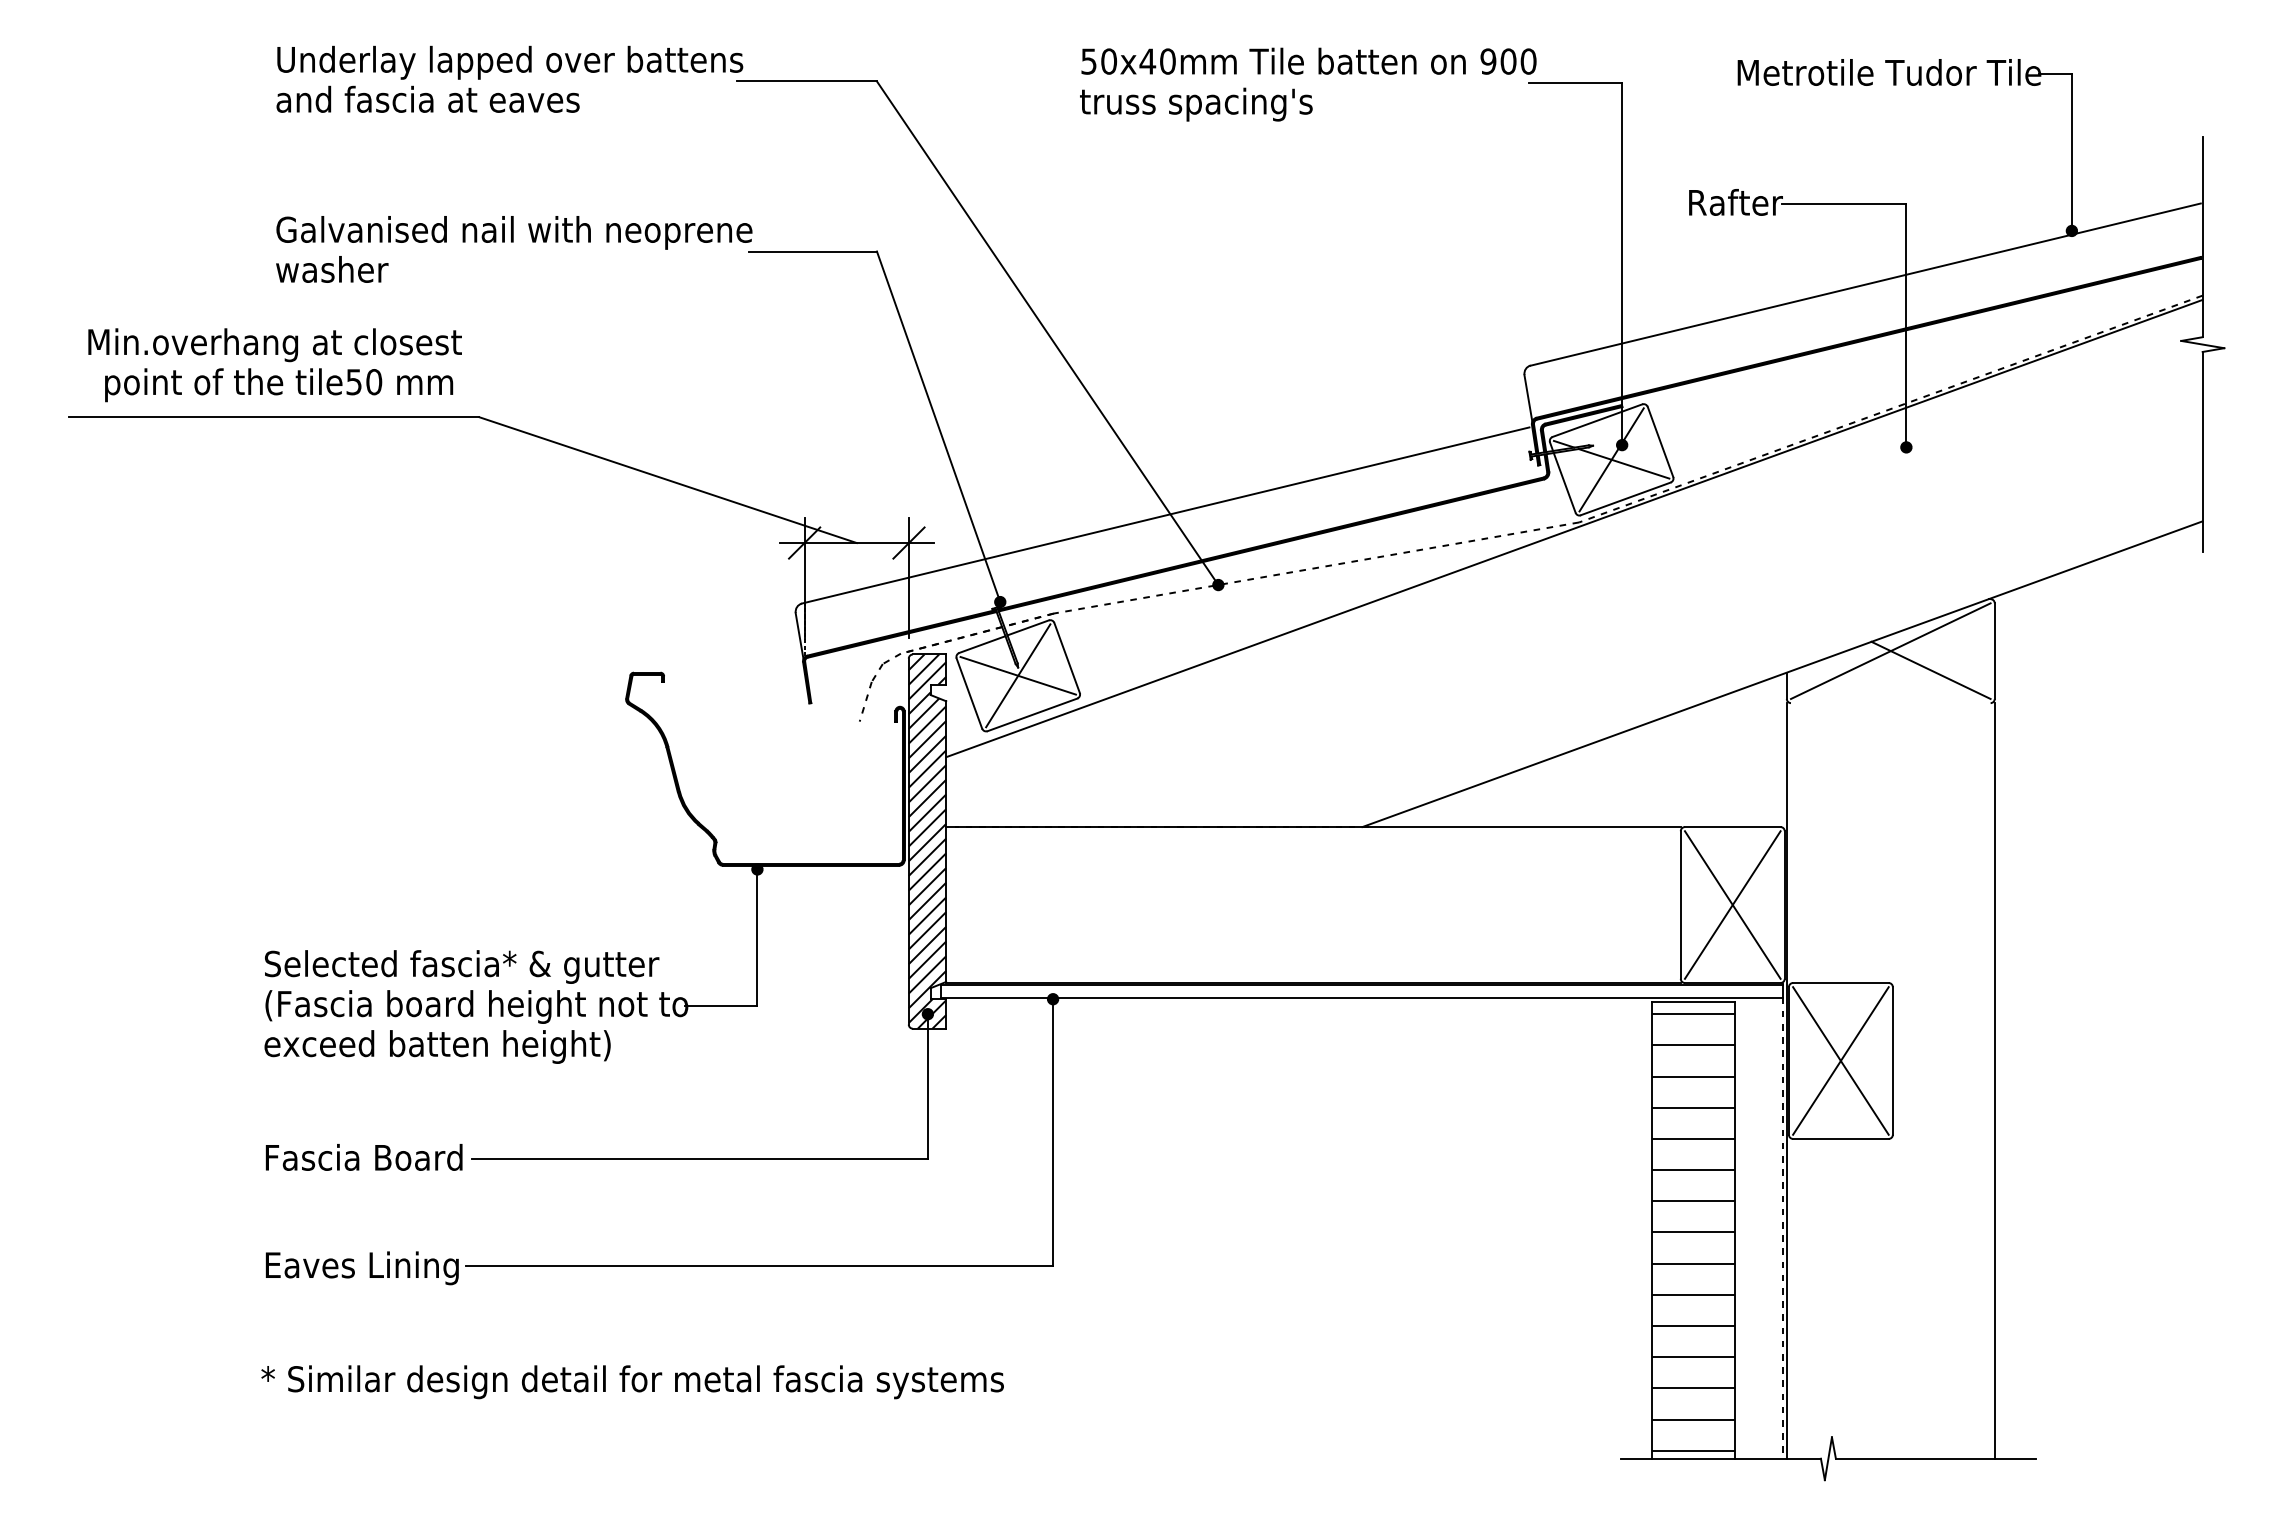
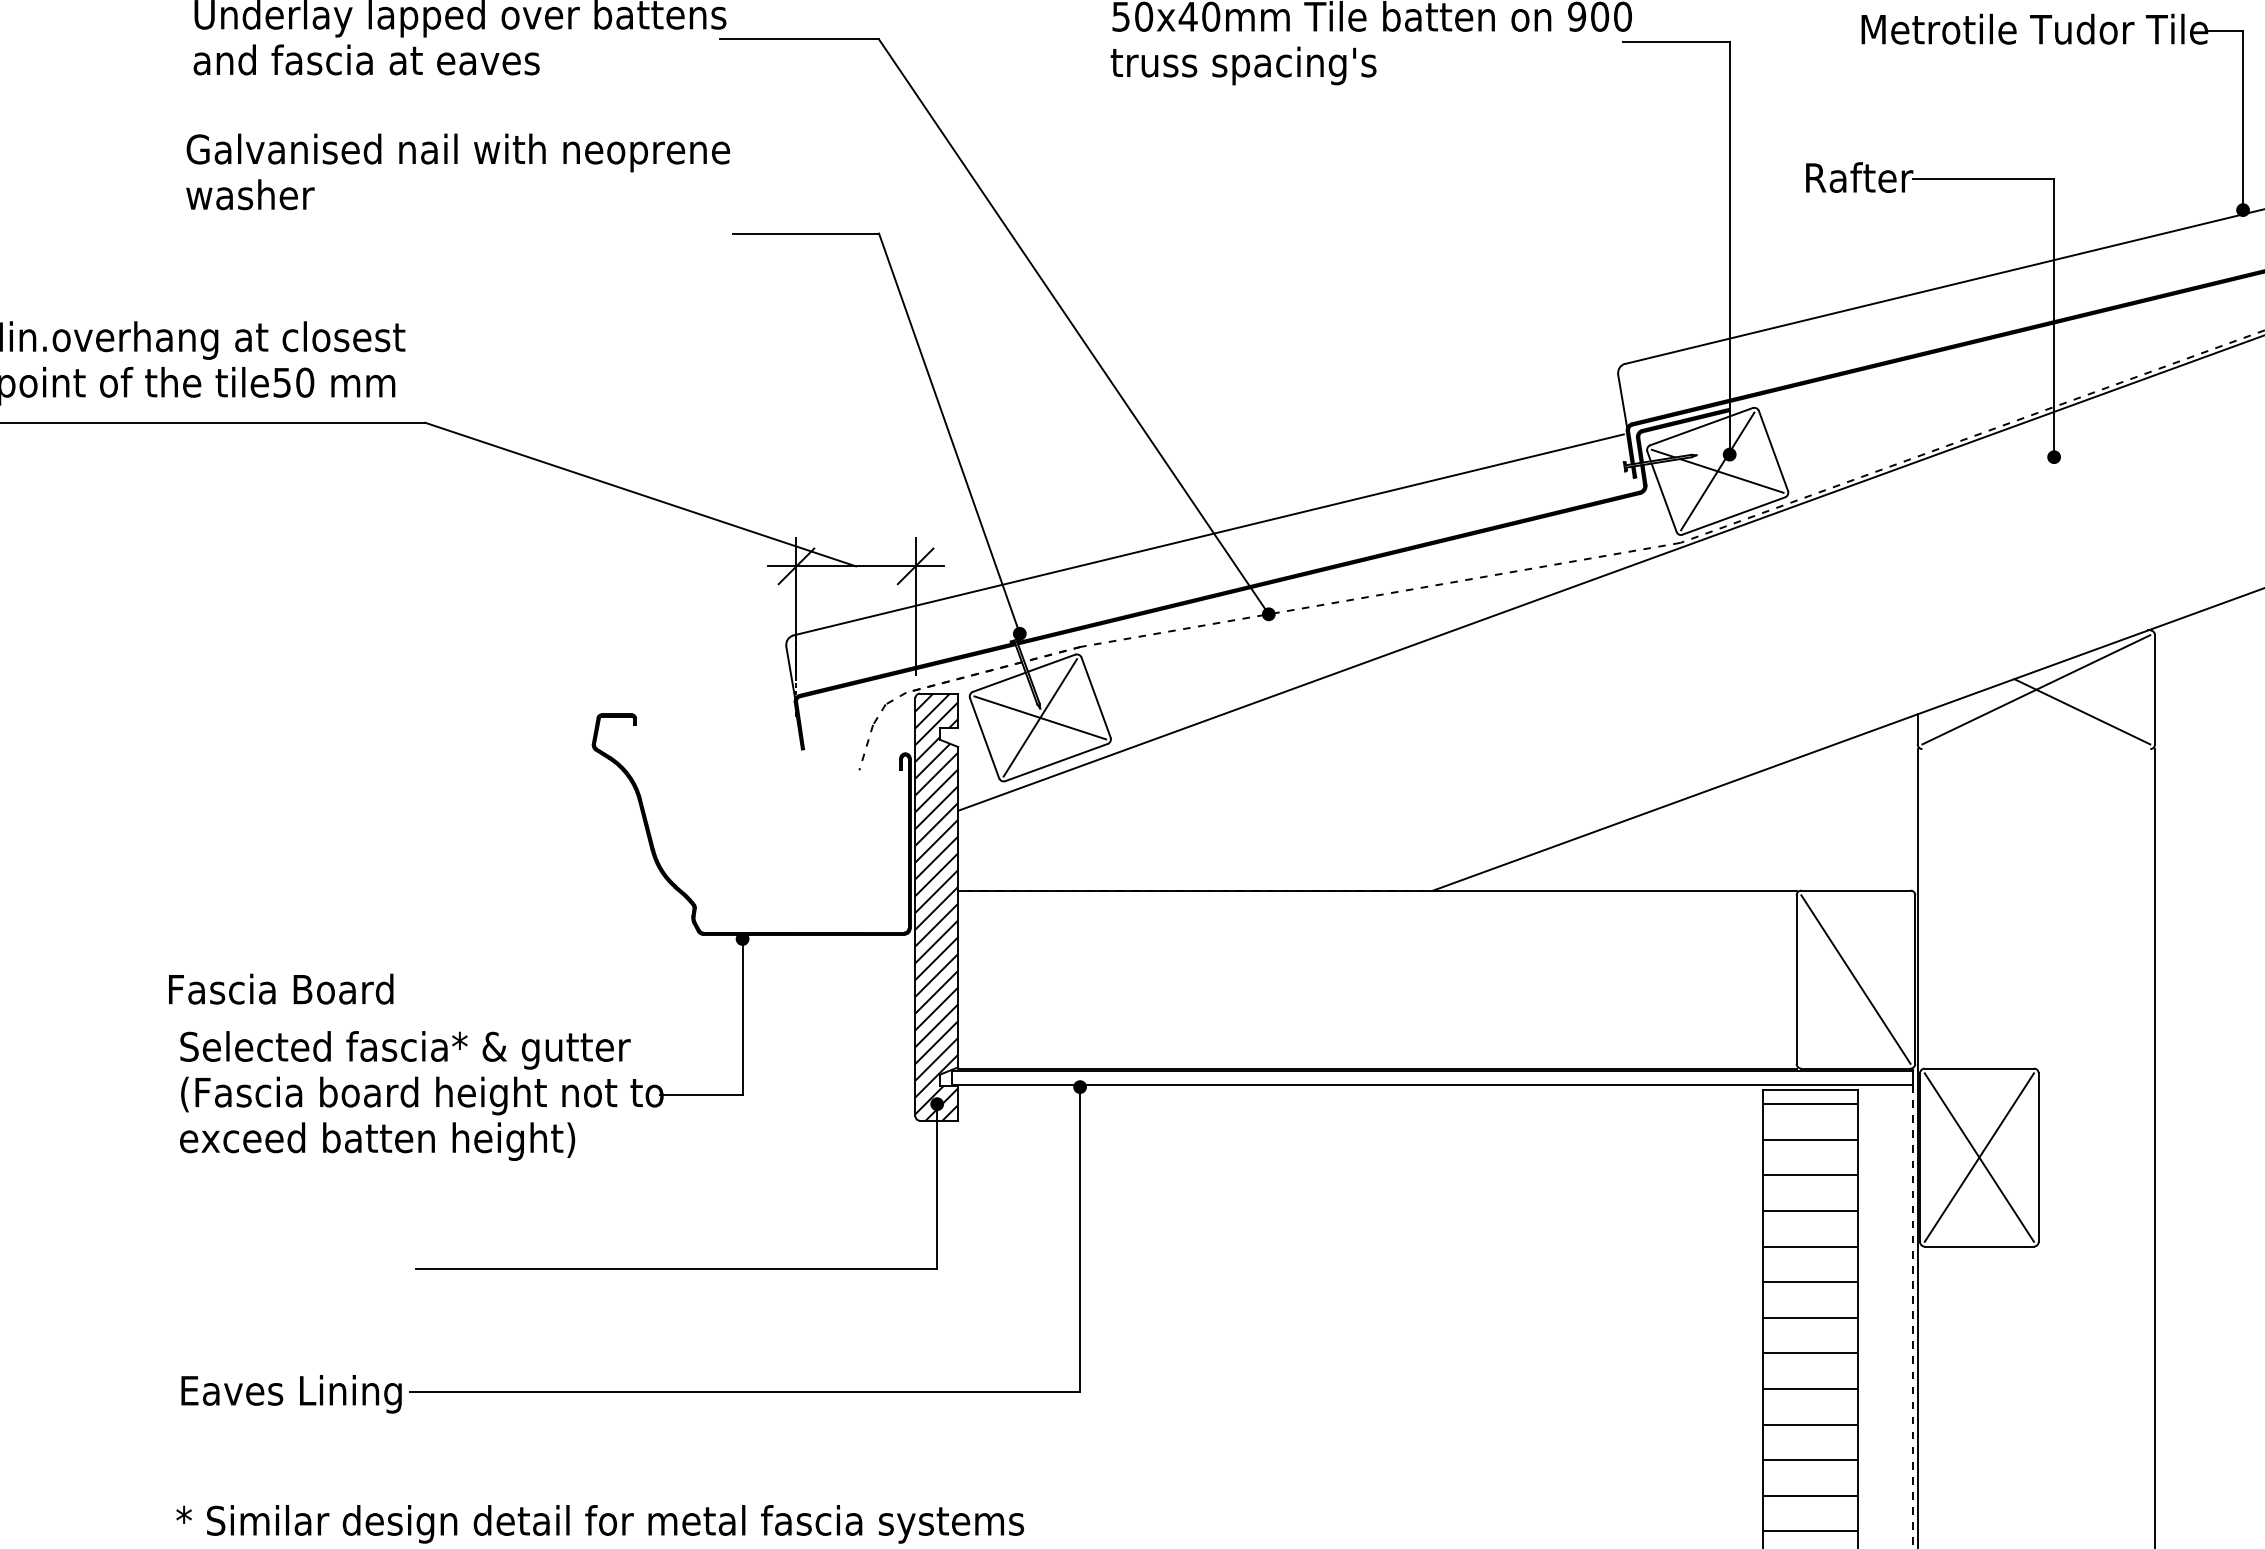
text: (514, 249) -> (458, 171), moved
line: (1732, 904) -> (1855, 978), removed
text: (363, 1157) -> (280, 989), moved

